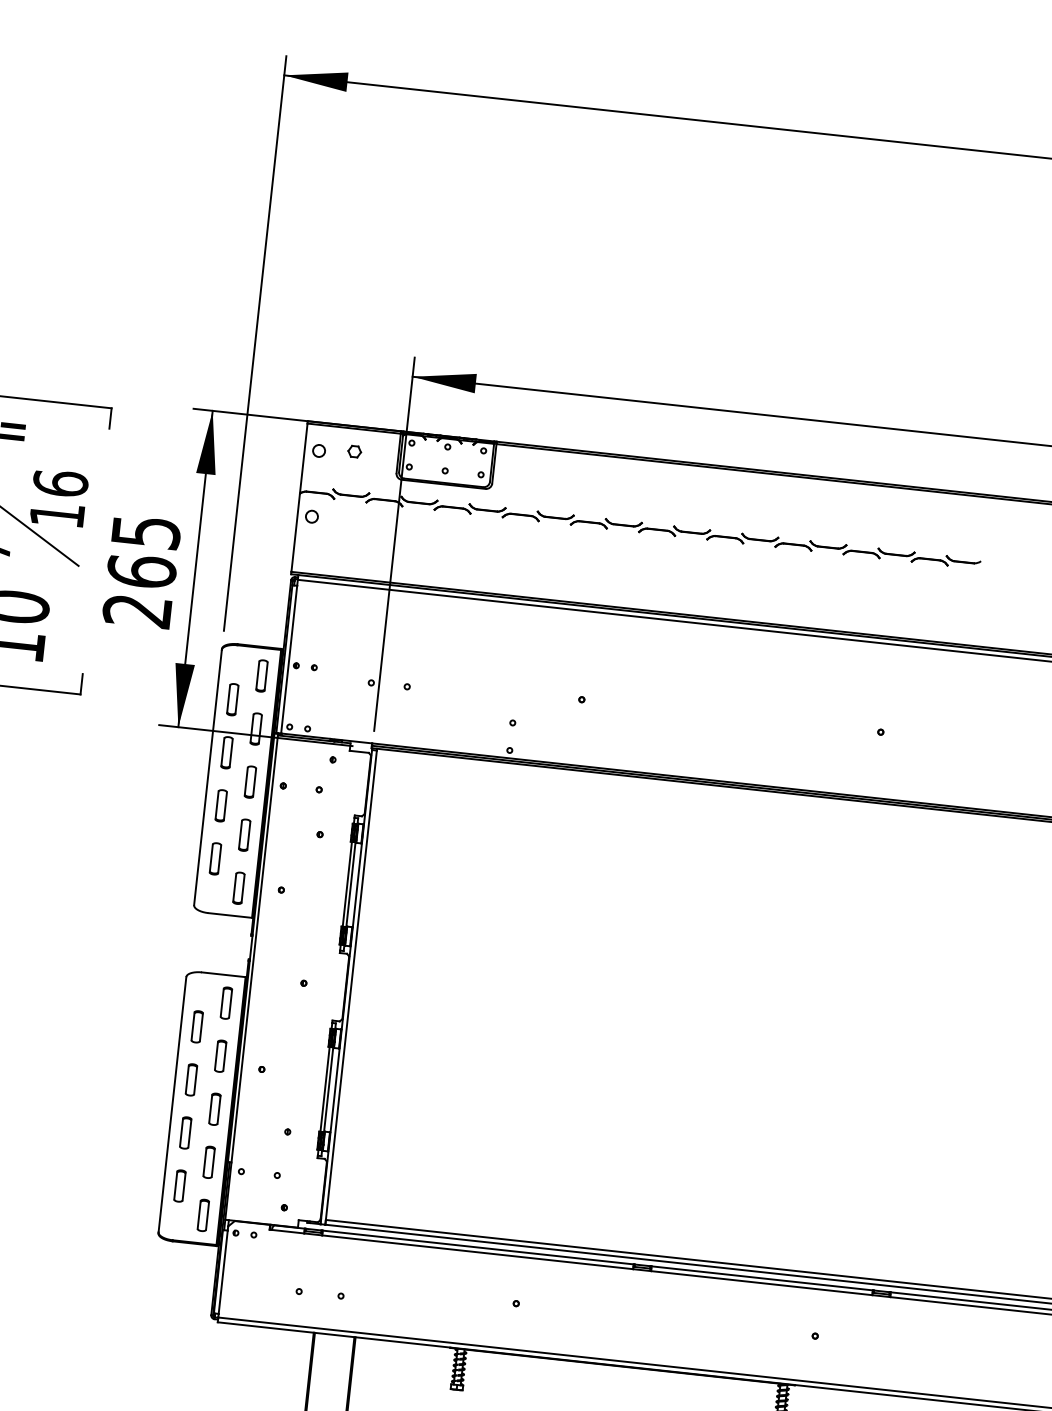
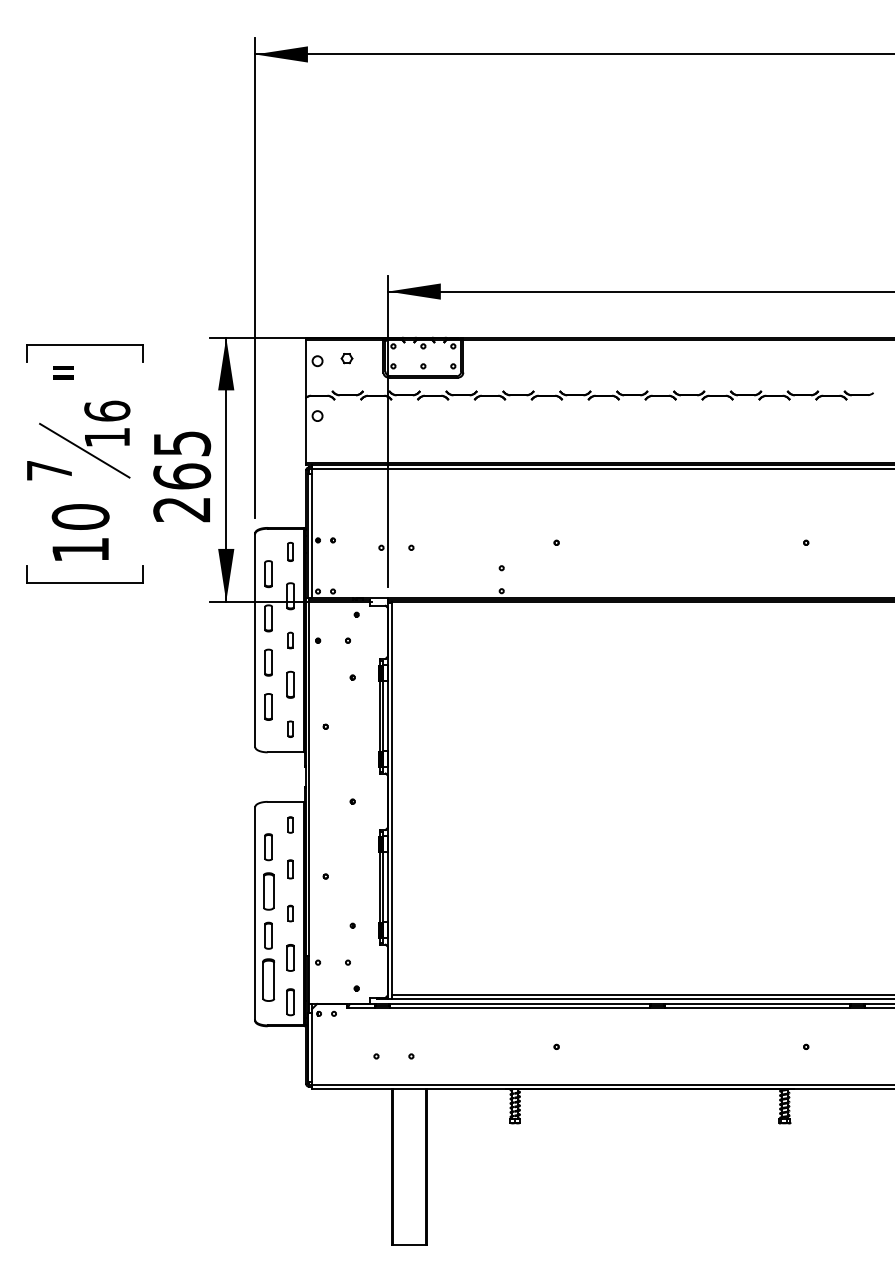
part: (261, 675) -> (290, 551), size x0.7
part: (250, 782) -> (290, 640), size x0.6
part: (238, 888) -> (290, 729), size x0.6
part: (226, 1002) -> (290, 824), size x0.6
part: (220, 1056) -> (290, 869), size x0.7
part: (191, 1079) -> (268, 891), size x1.4
part: (214, 1109) -> (290, 913), size x0.6
part: (179, 1185) -> (268, 979), size x1.6

